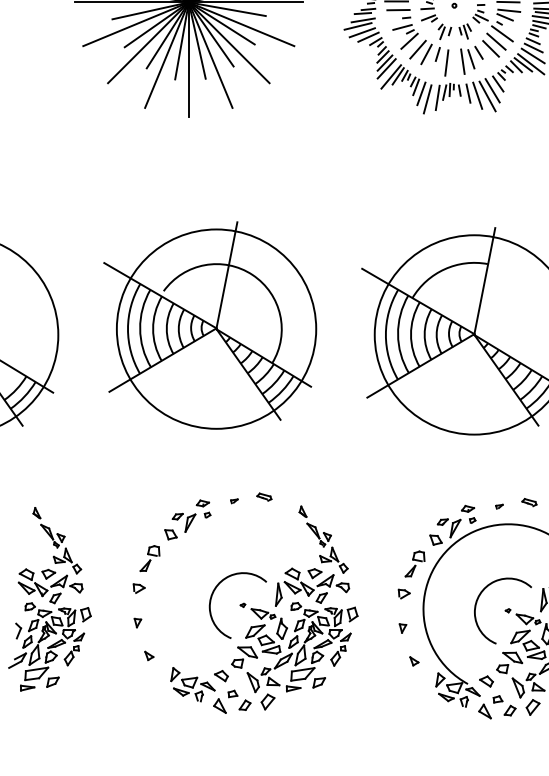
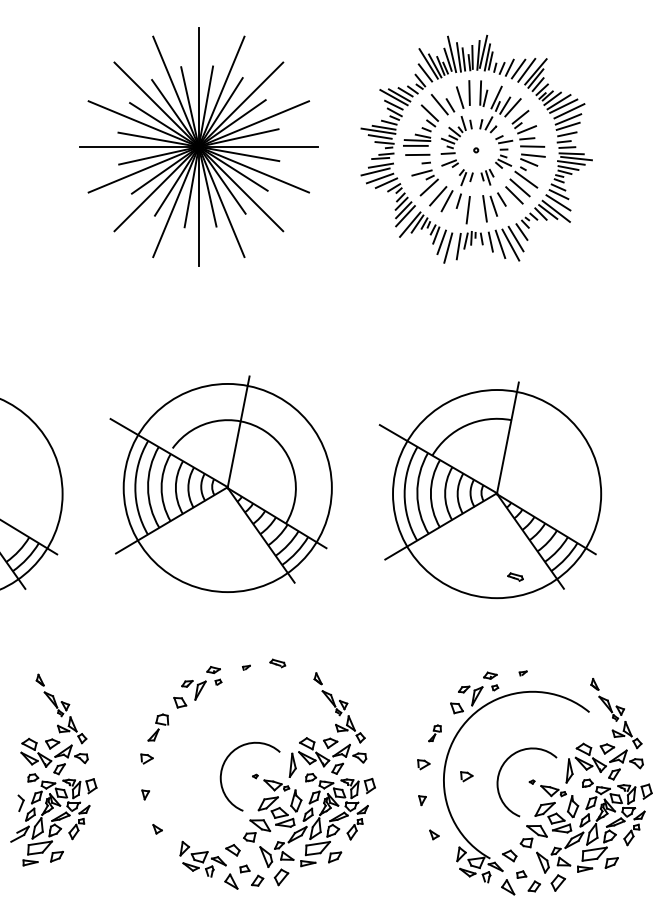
part: (529, 501) -> (515, 576), moved
part: (414, 564) -> (434, 733), size x0.6
part: (445, 605) -> (466, 776), added

